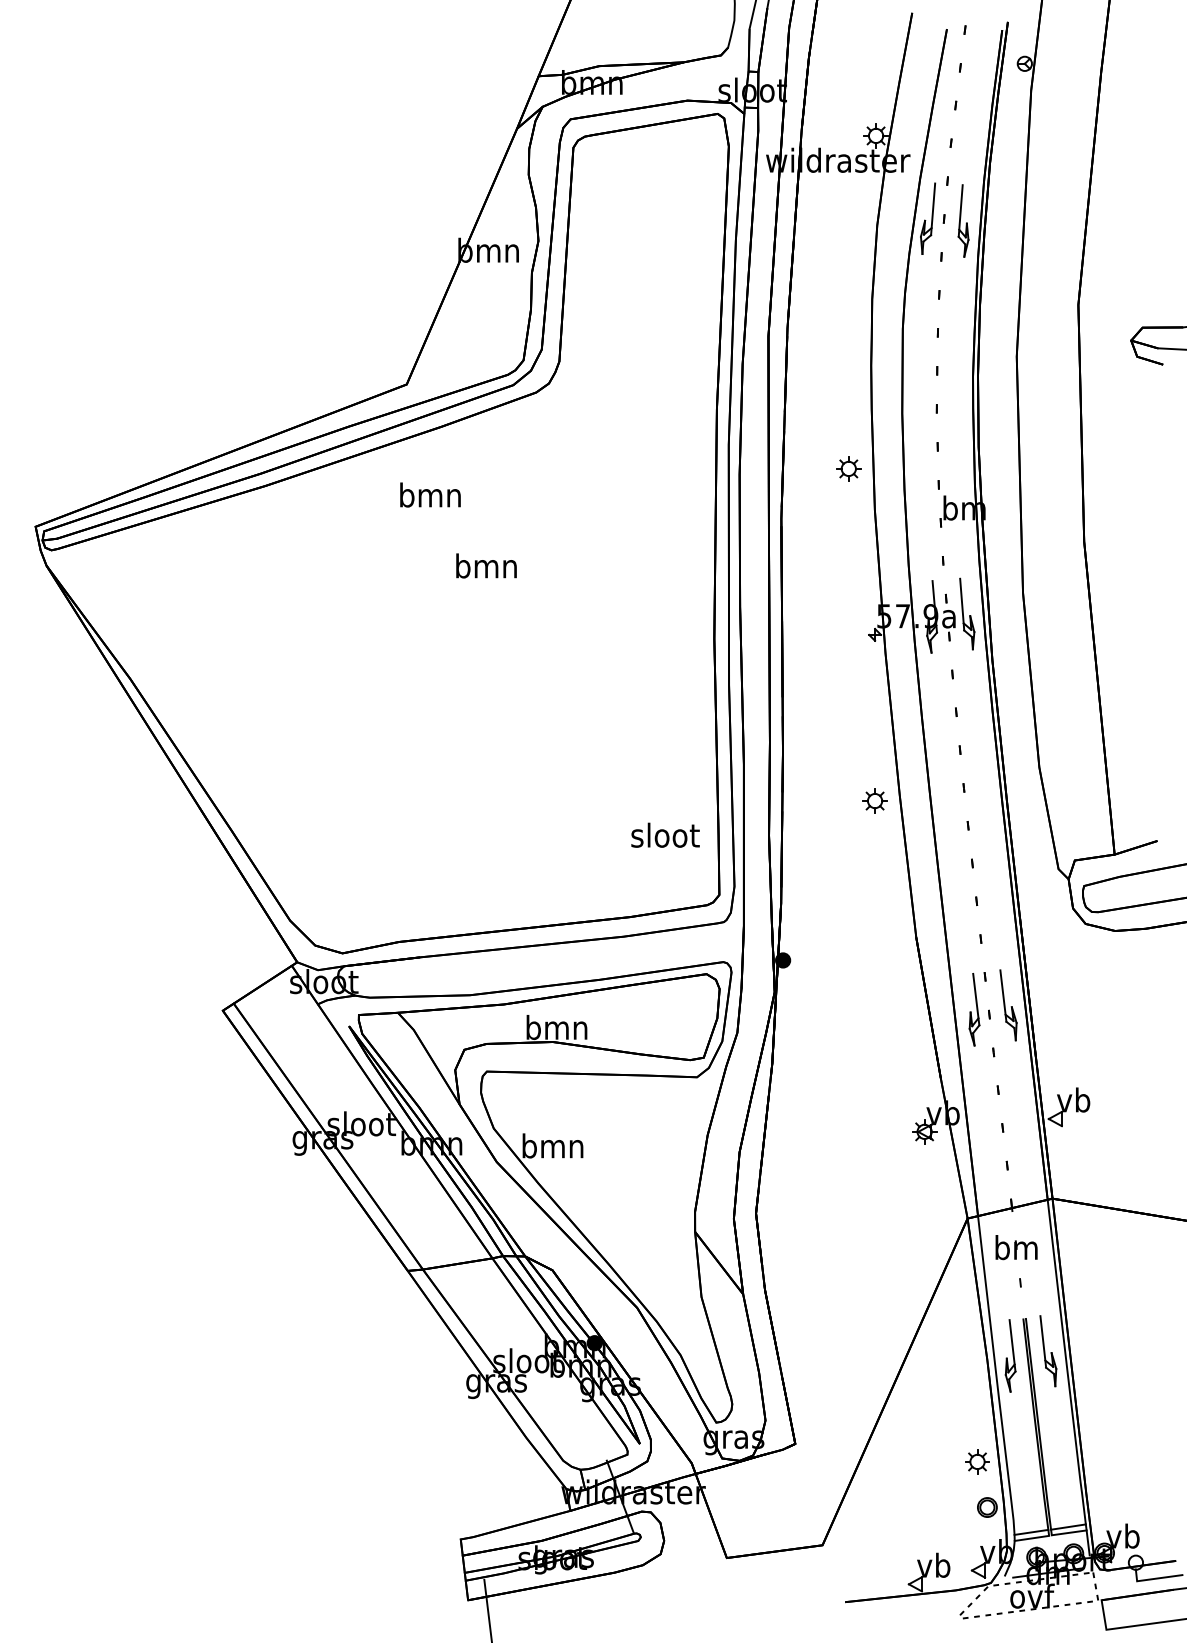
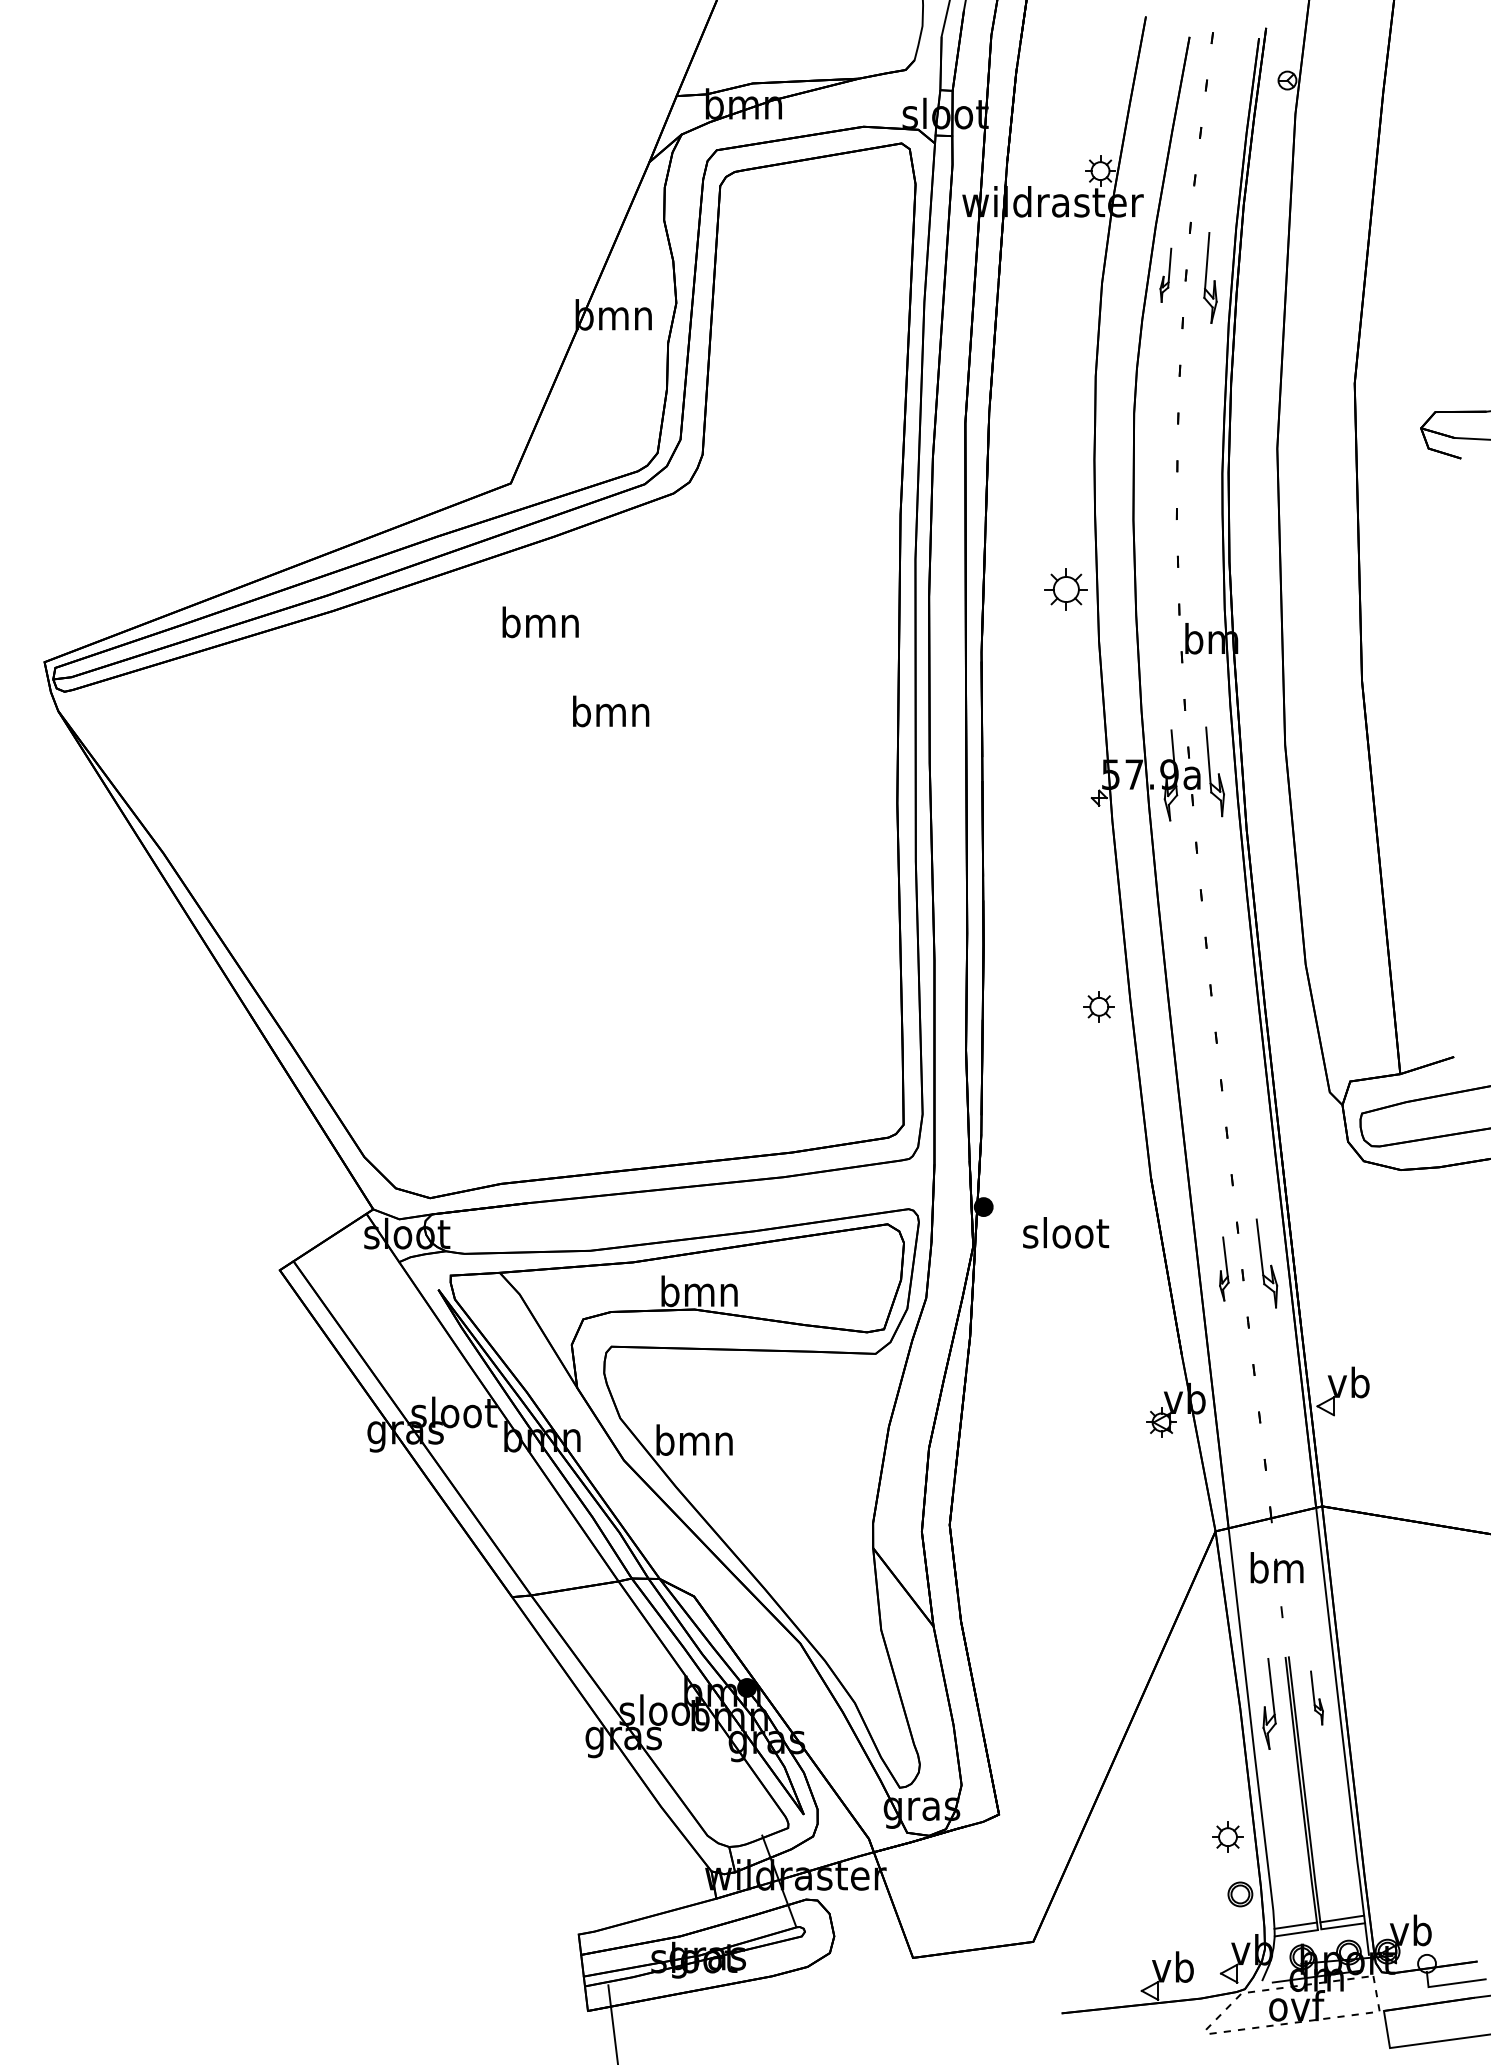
part: (927, 219) -> (1165, 275), size x0.6
part: (848, 468) -> (1065, 589), size x1.4
text: (665, 835) -> (1066, 1232), moved
part: (974, 1009) -> (1224, 1268), size x0.7
part: (1047, 1350) -> (1316, 1697), size x0.6

